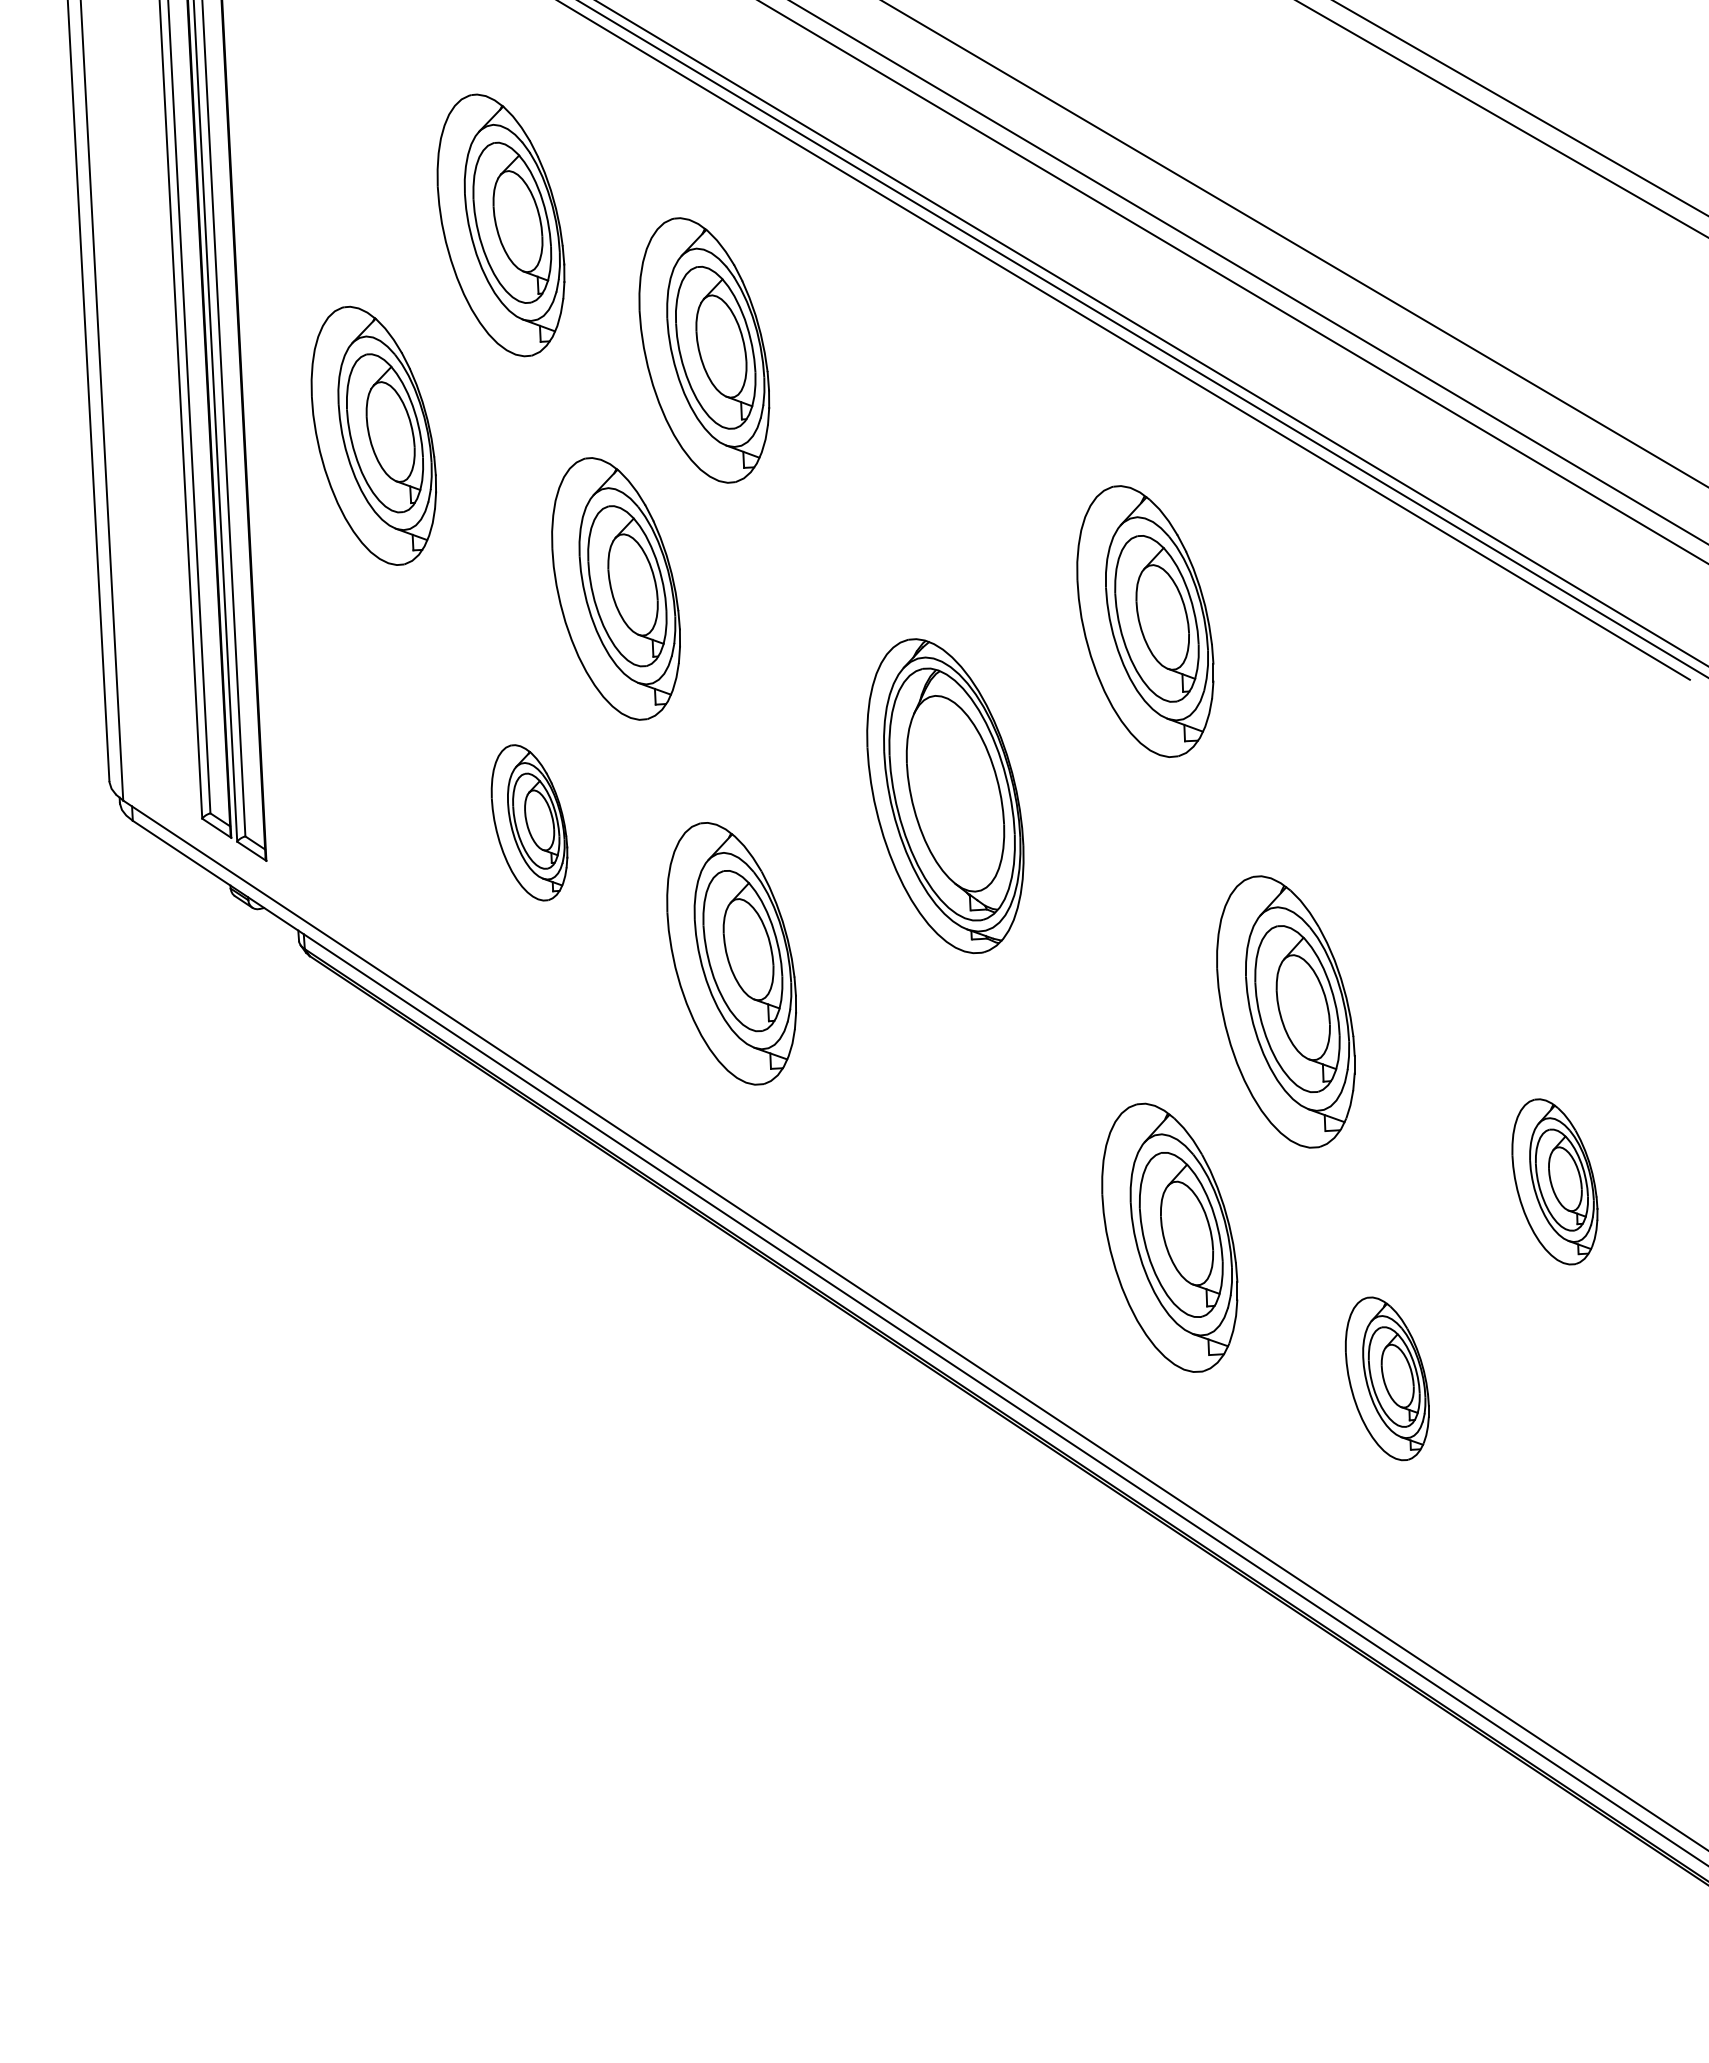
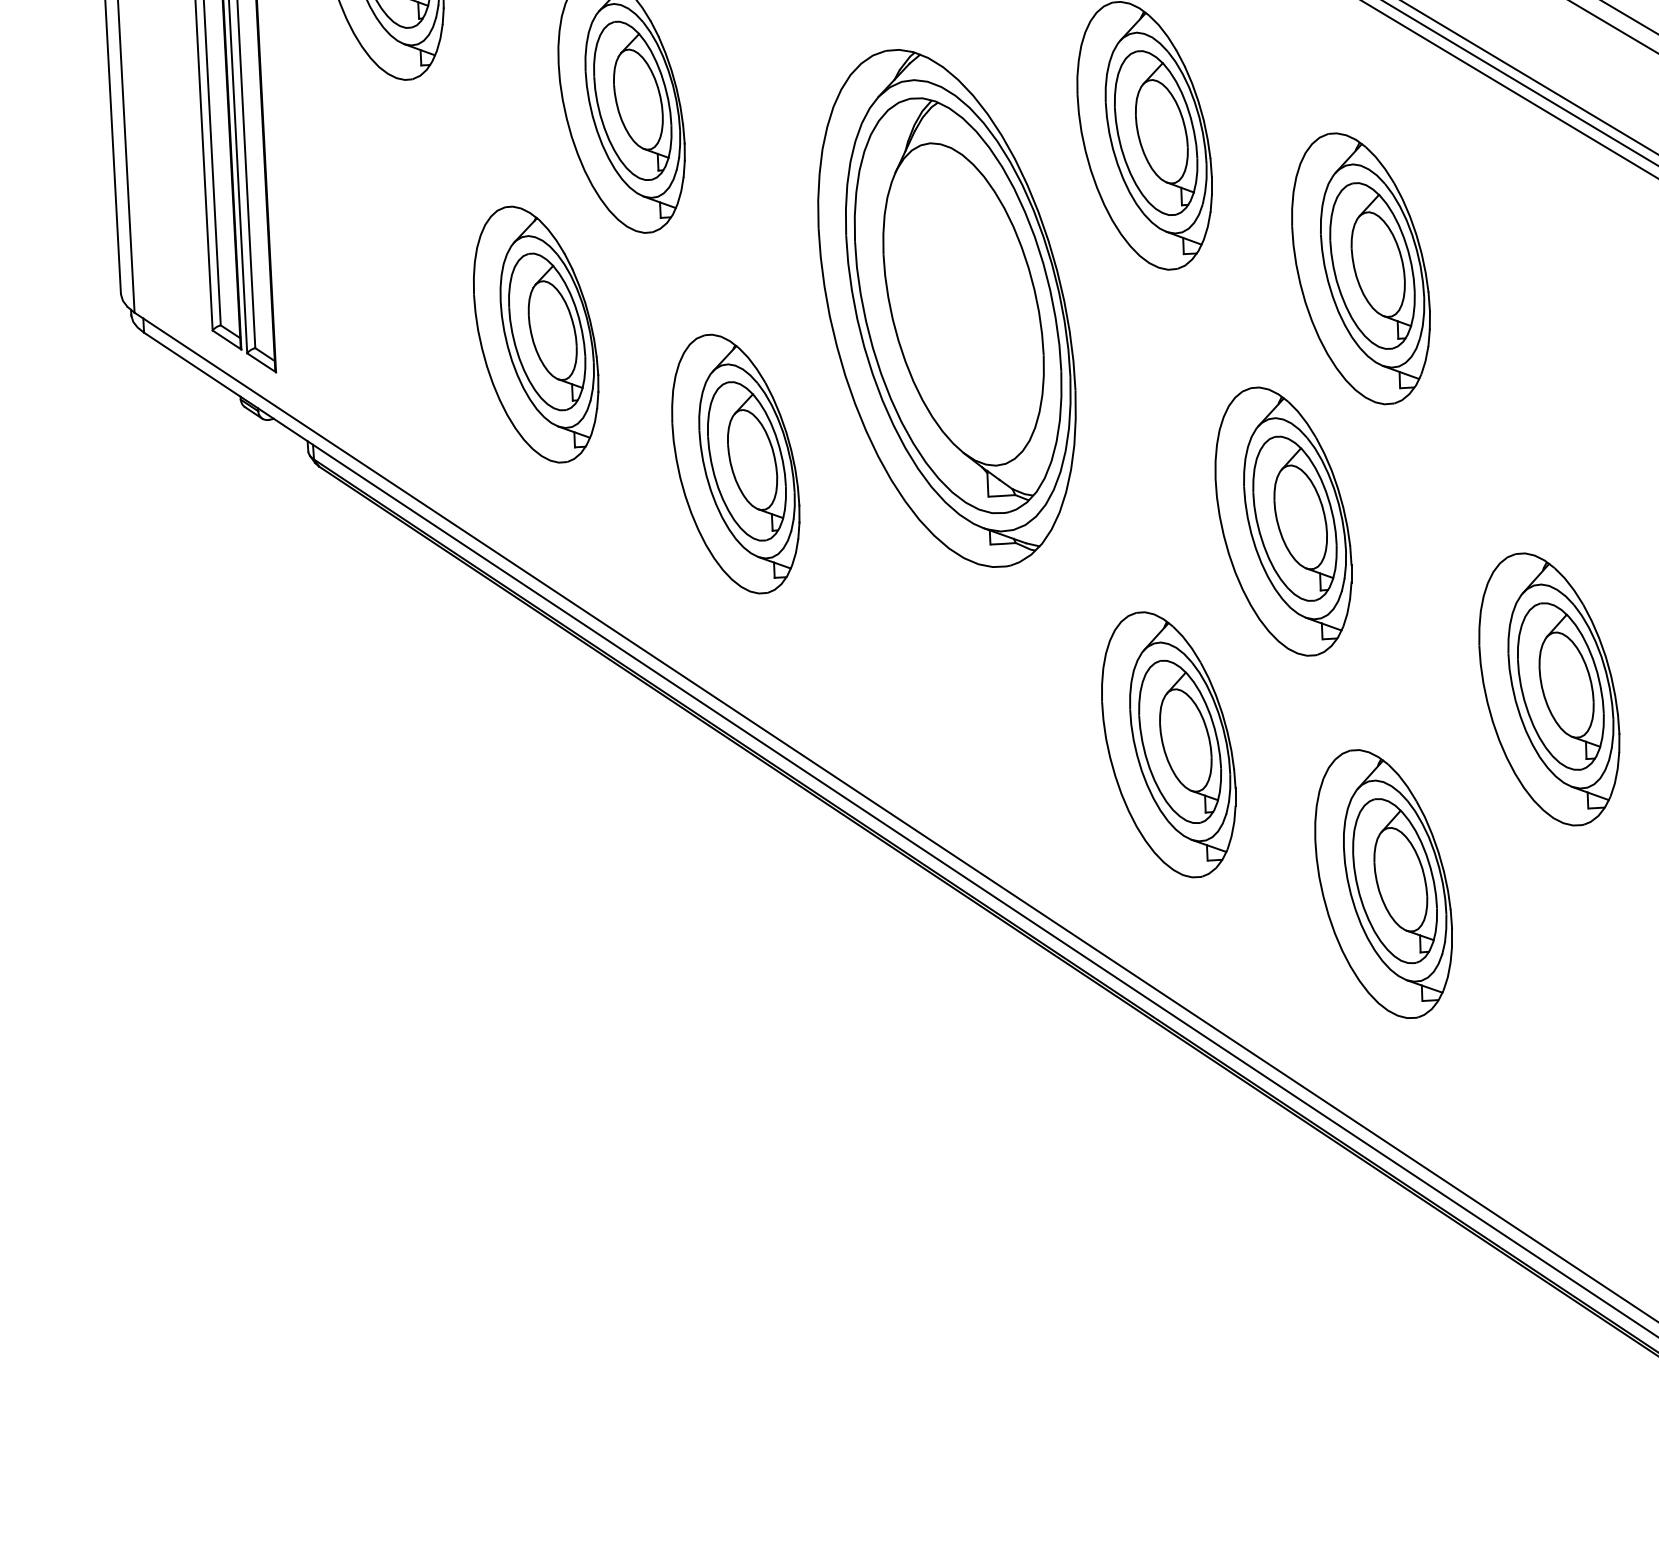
part: (1364, 756) -> (1361, 269), added
part: (945, 795) -> (947, 307), size x1.67
part: (529, 822) -> (536, 334), size x1.67
part: (1554, 1181) -> (1548, 689), size x1.67
part: (1387, 1378) -> (1383, 883), size x1.67

